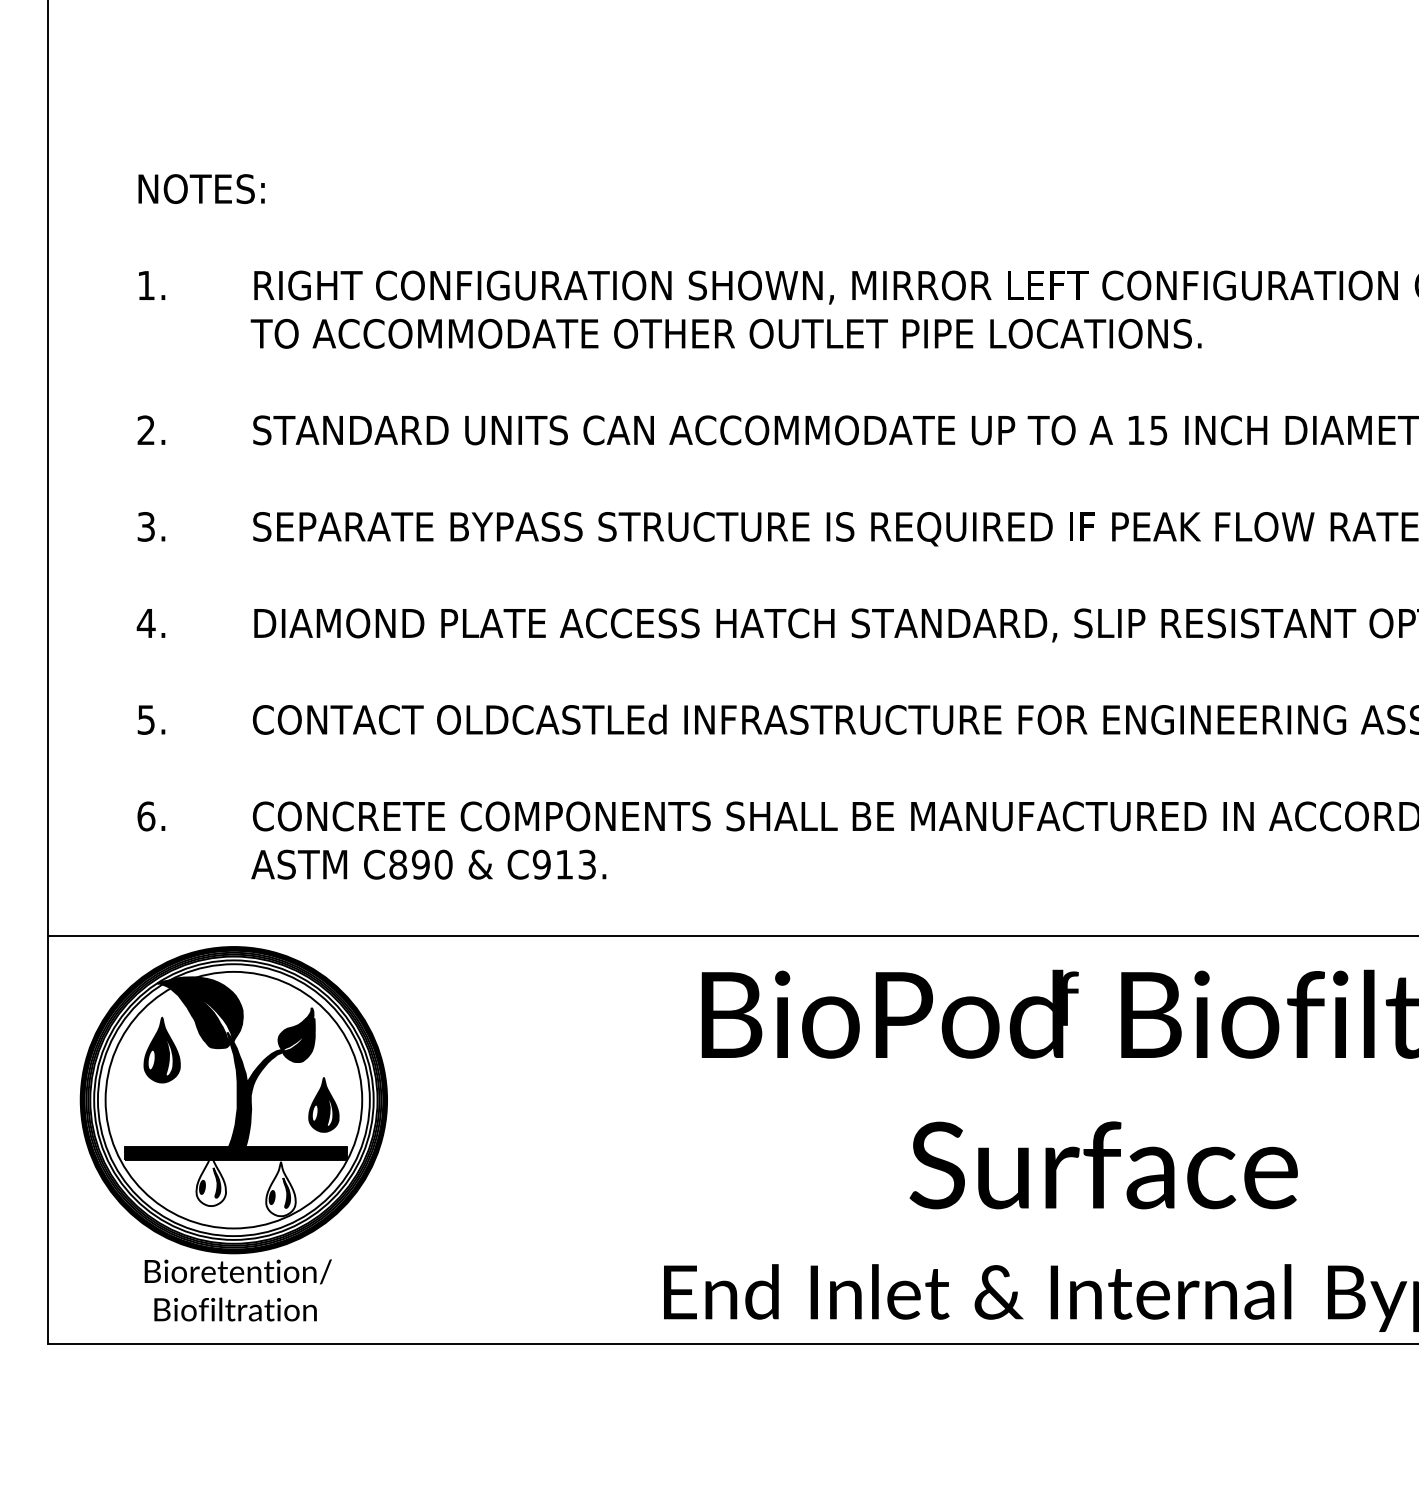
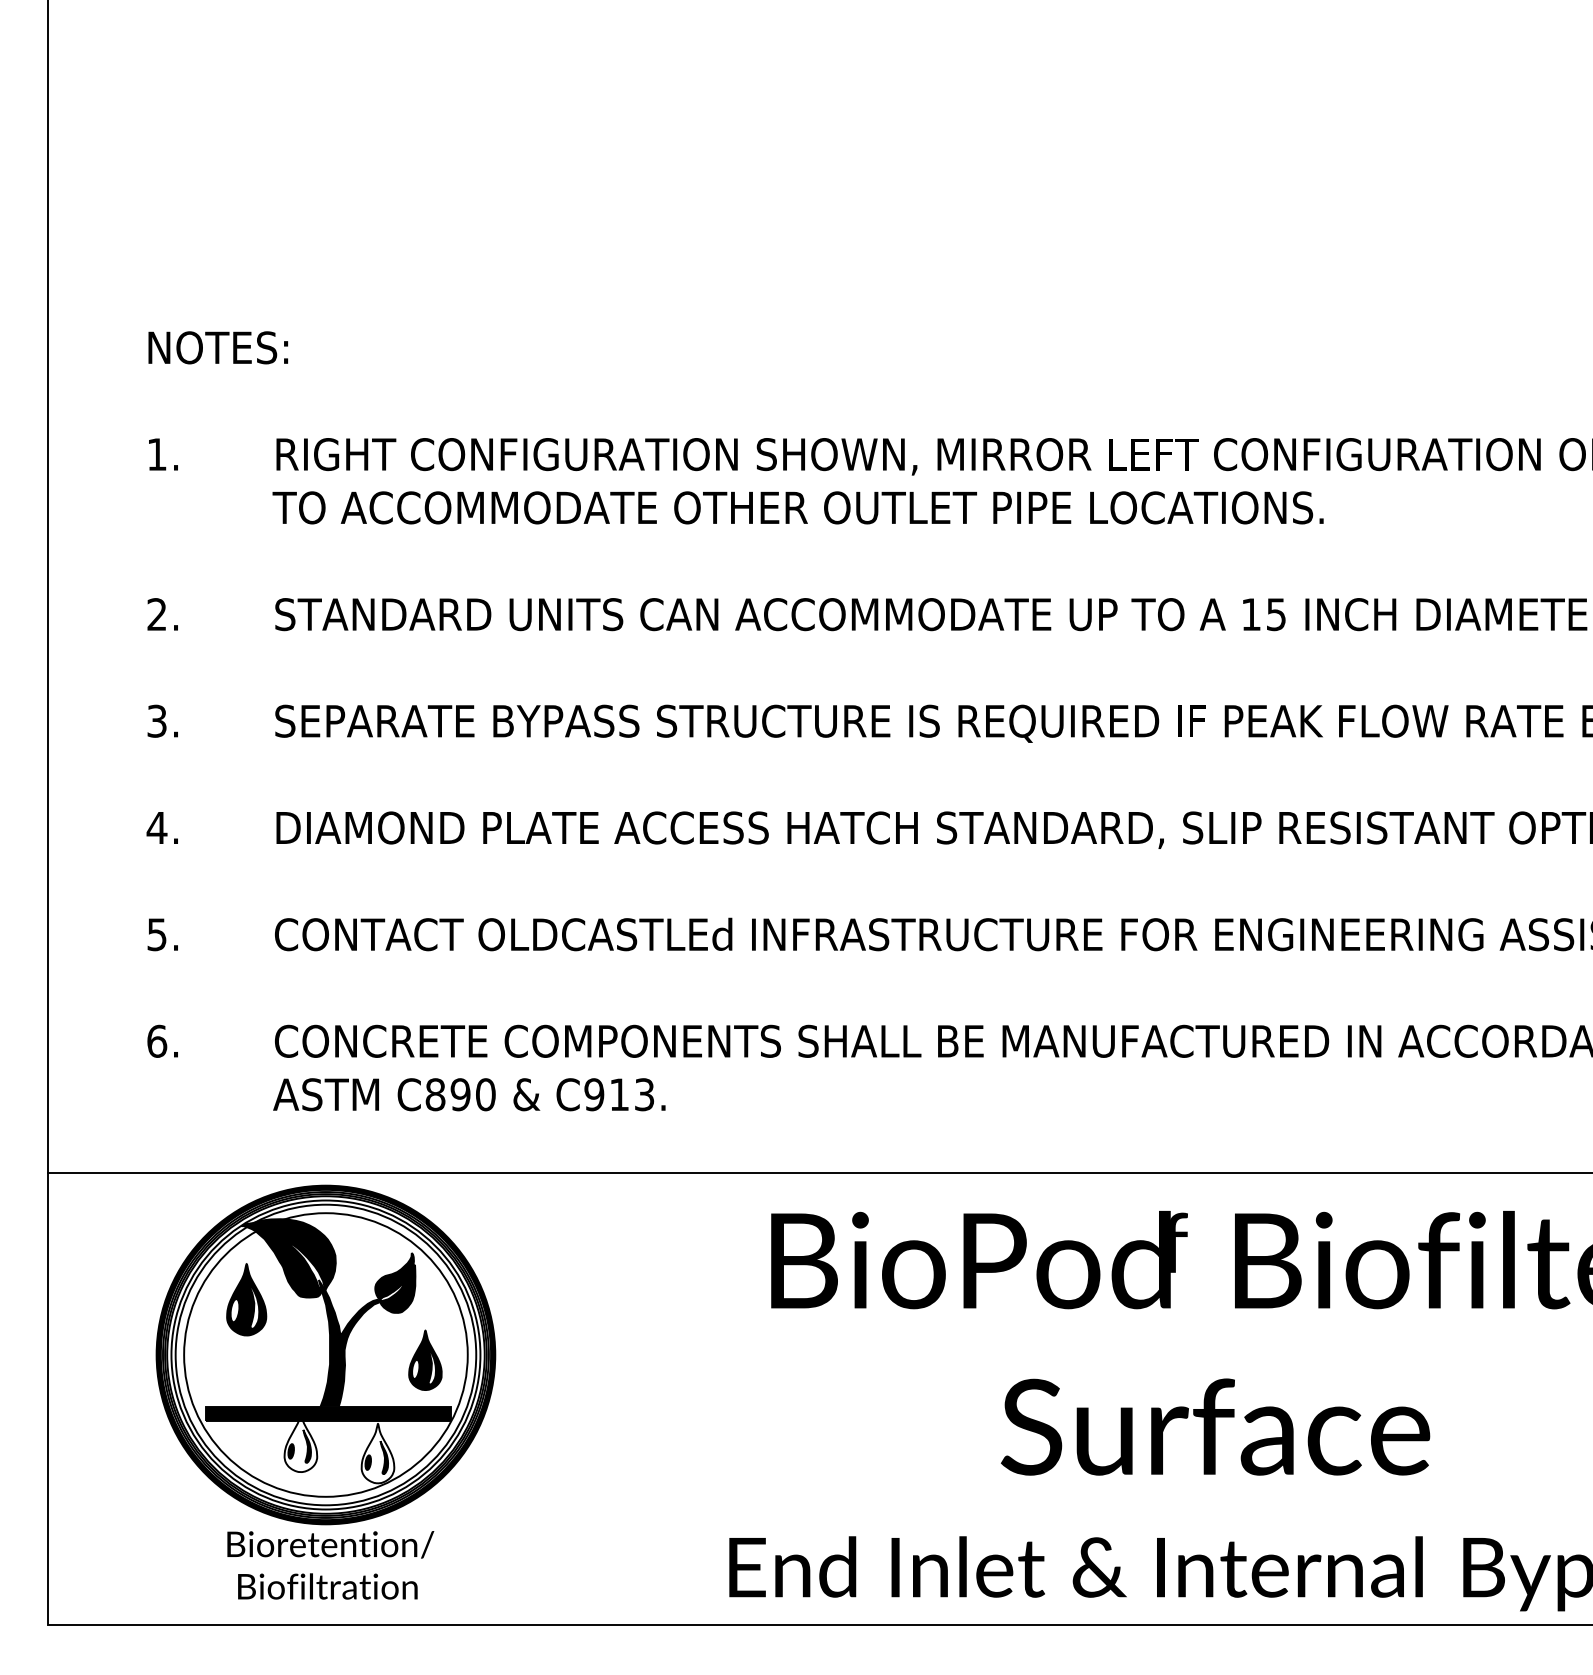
part: (233, 1133) -> (325, 1391), moved

